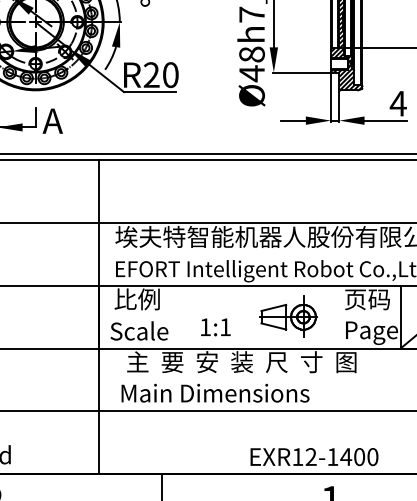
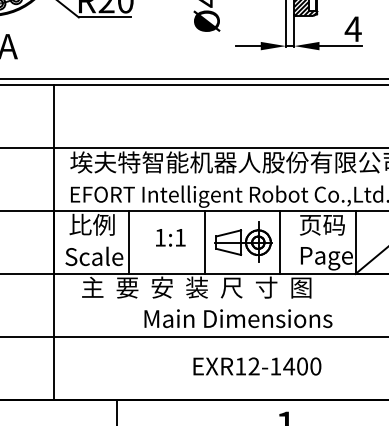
line: (174, 316) -> (129, 241), added
line: (249, 316) -> (204, 241), added
line: (325, 316) -> (280, 241), added
text: (215, 327) -> (170, 237), moved
text: (215, 392) -> (238, 317), moved
text: (314, 457) -> (257, 366), moved

